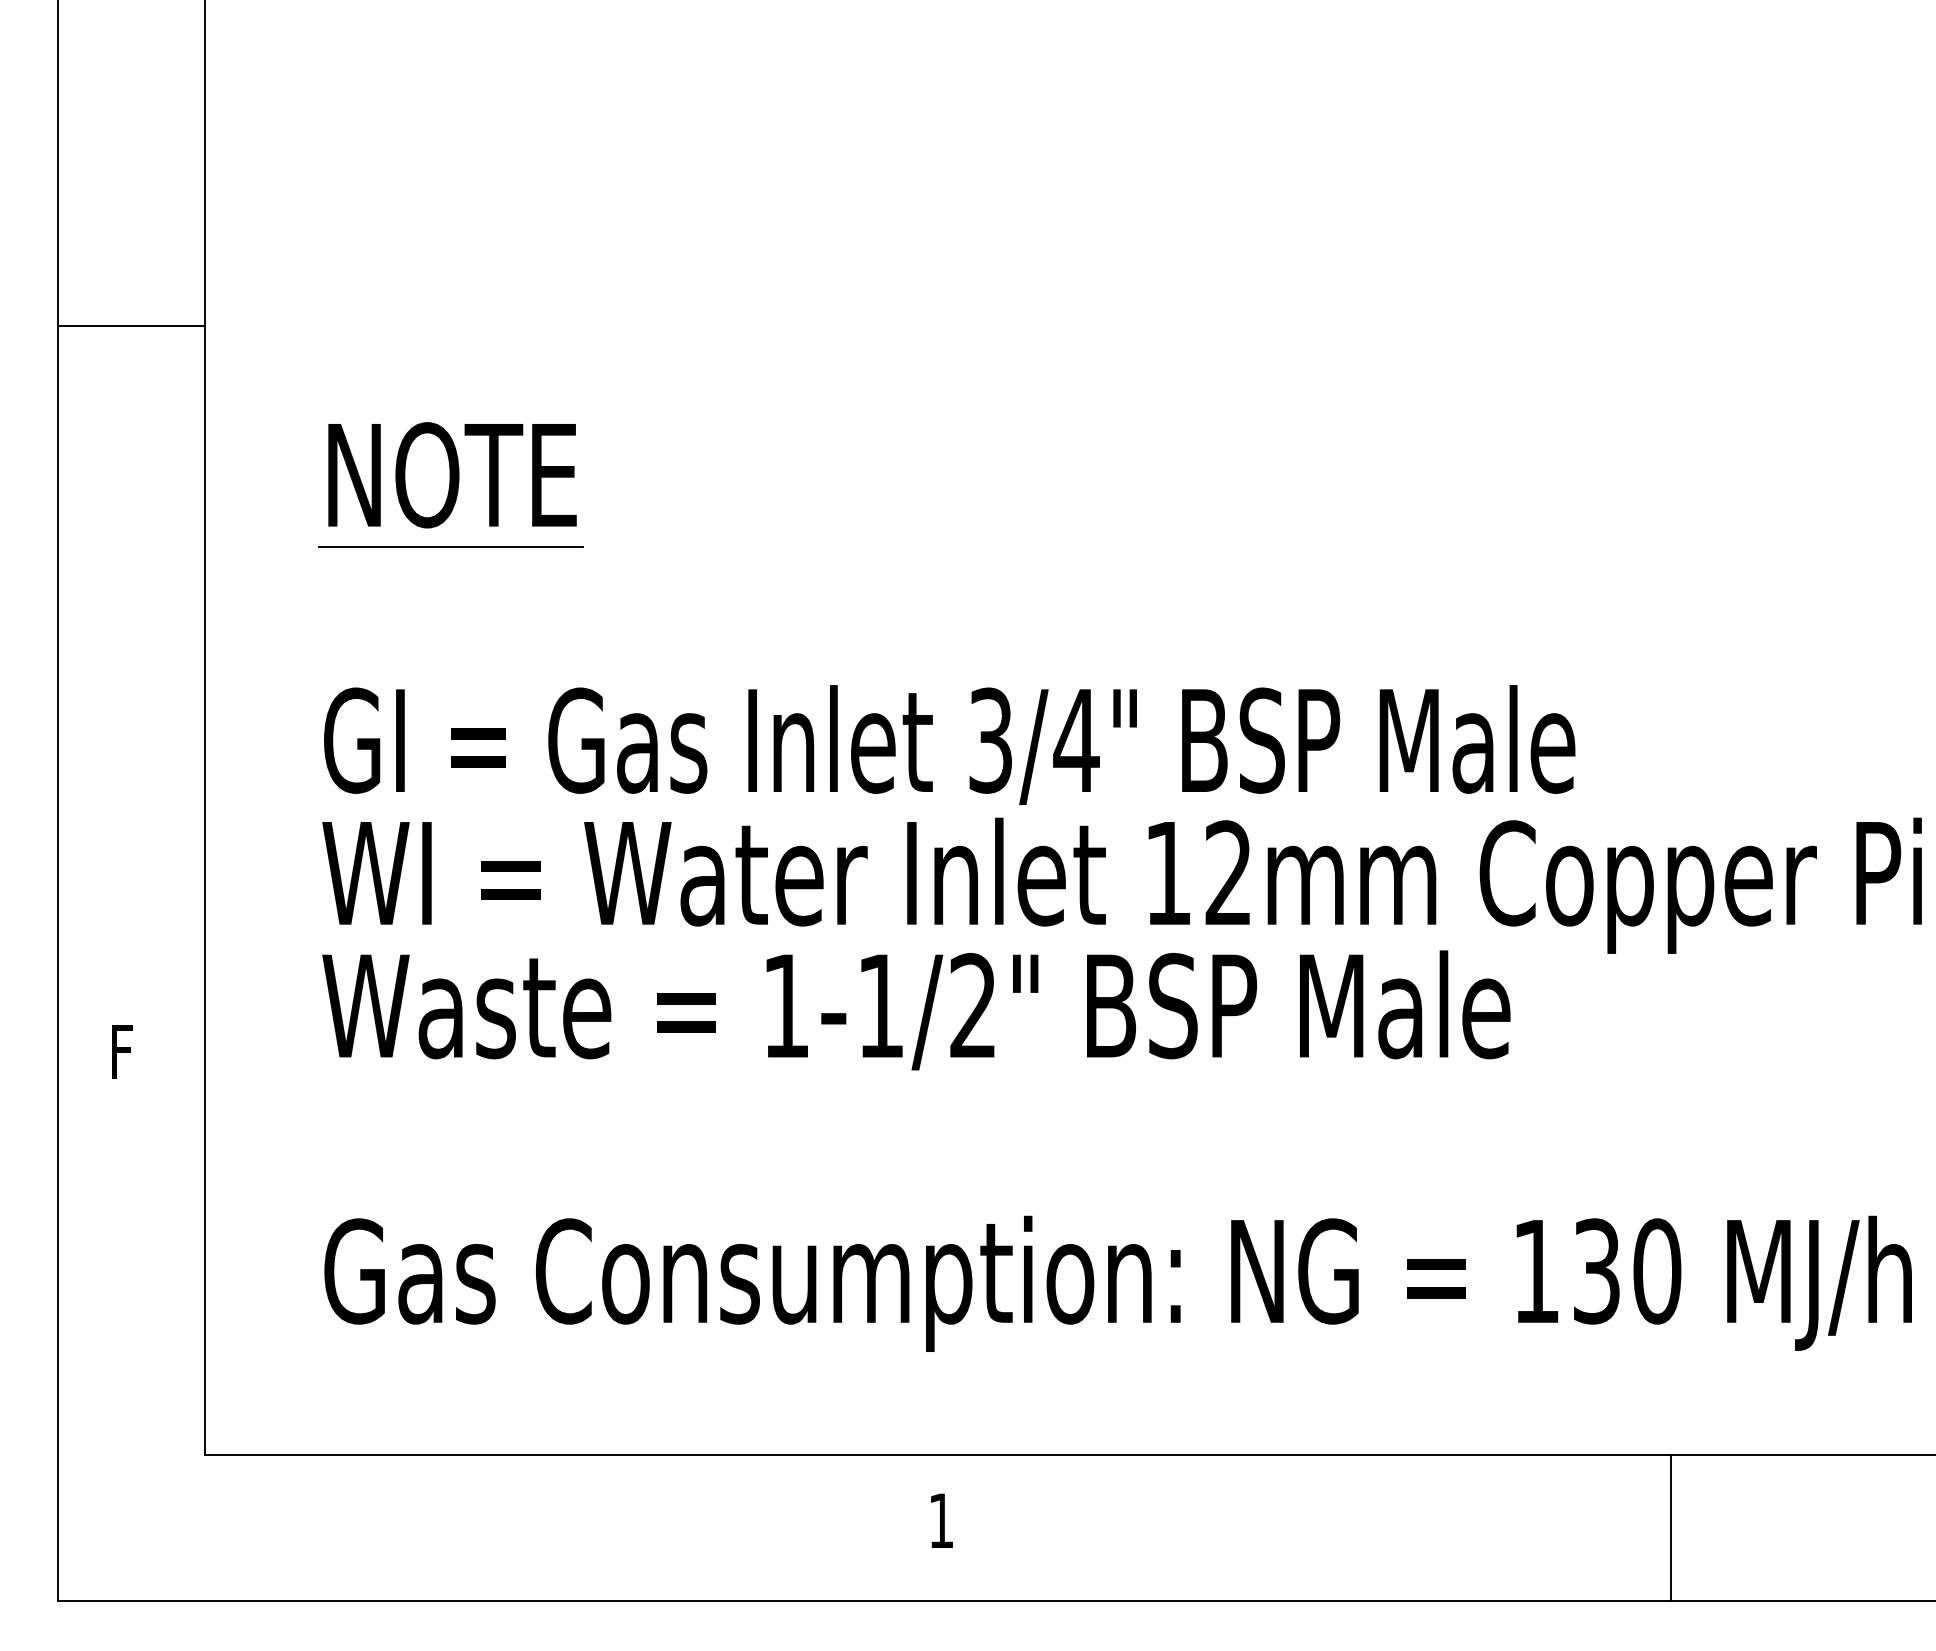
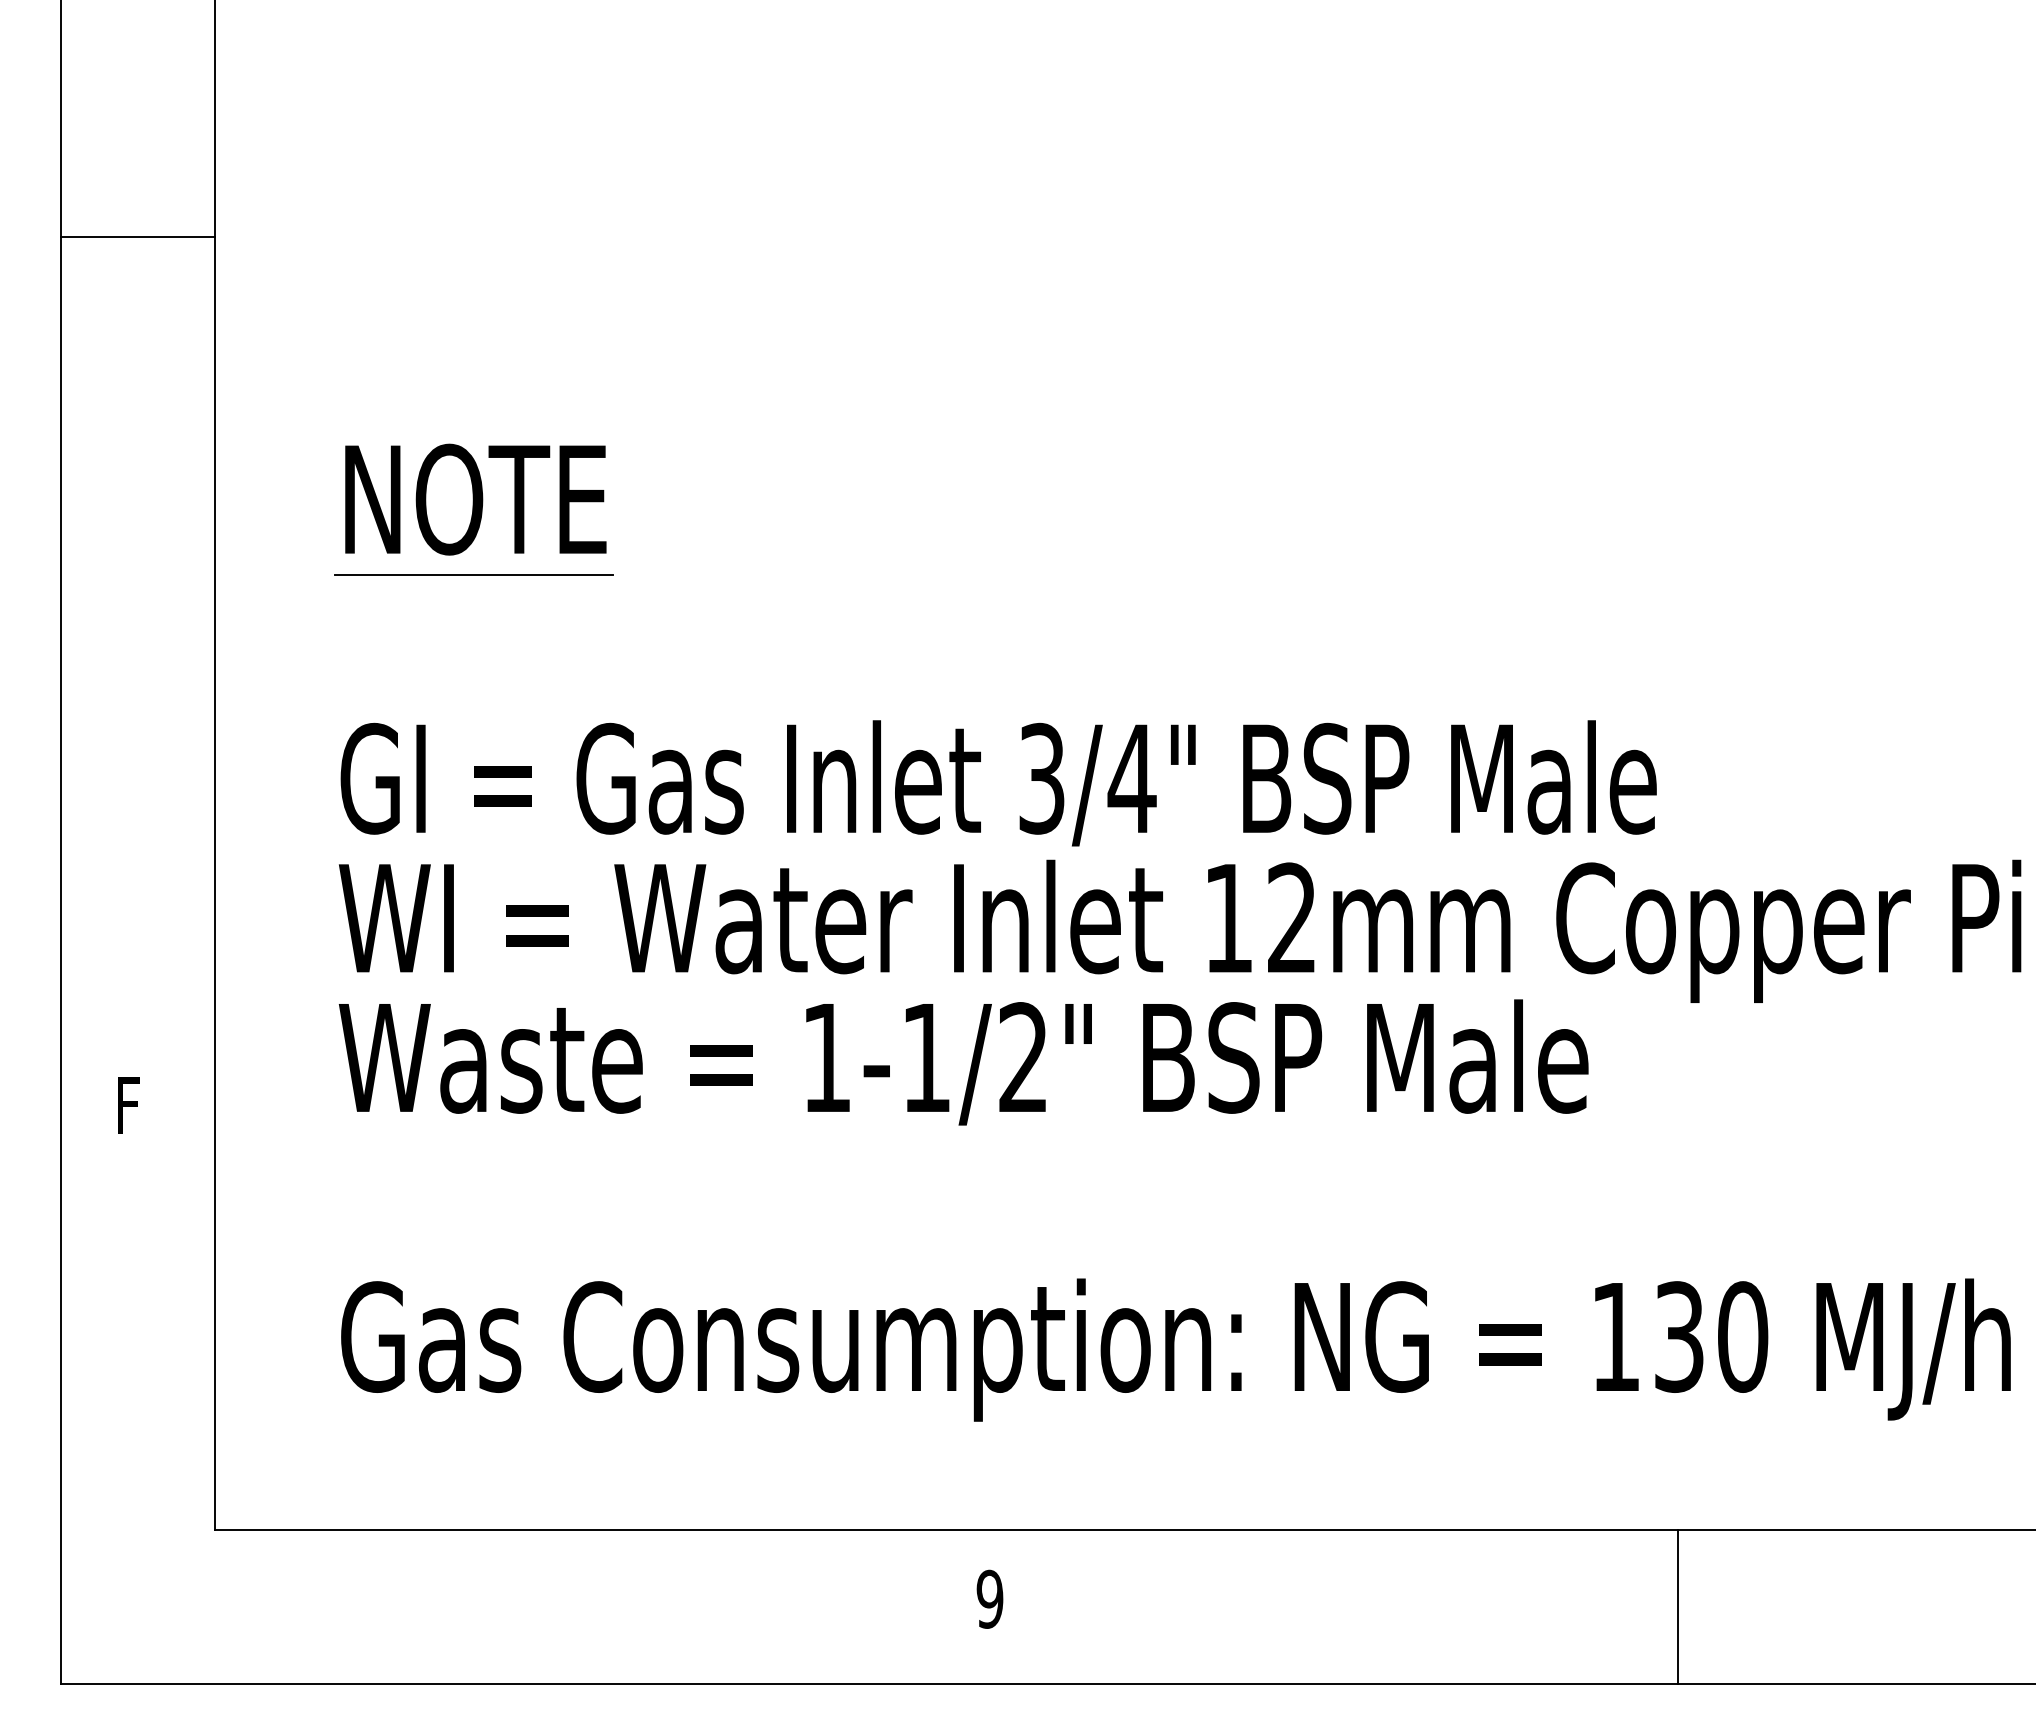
line: (131, 325) -> (138, 237), moved
text: (940, 1520) -> (989, 1598), 1 -> 9
line: (1671, 1527) -> (1678, 1606), moved

